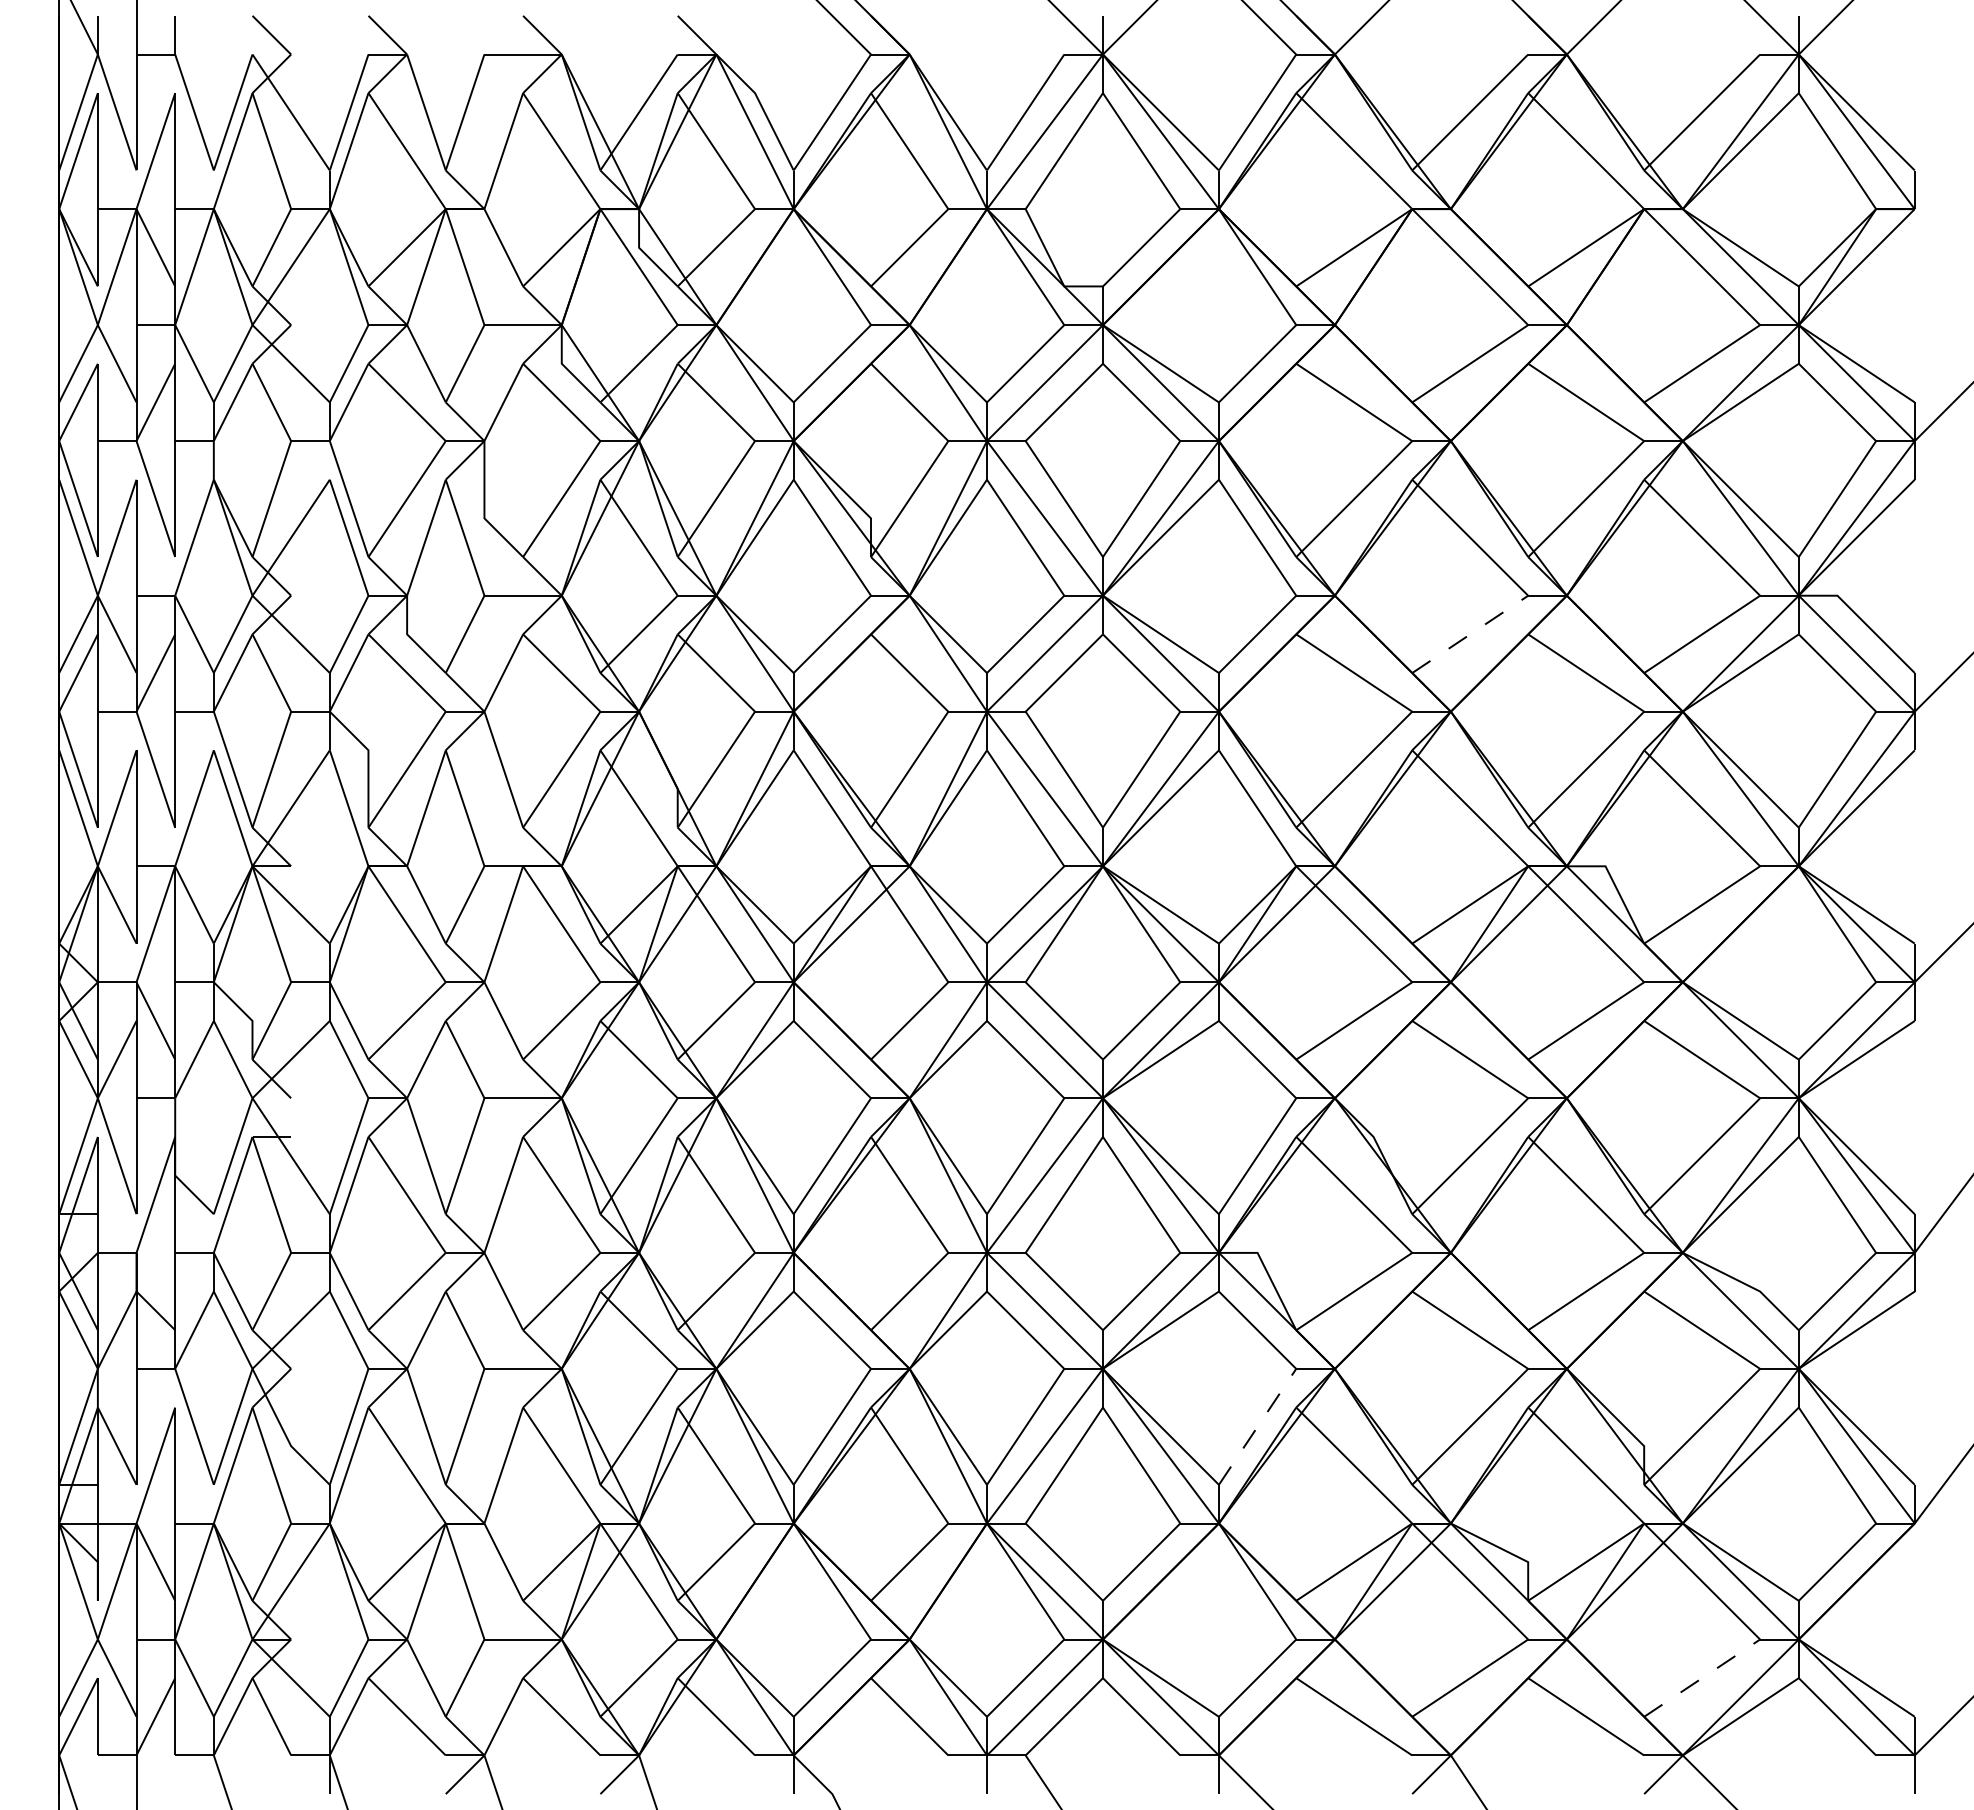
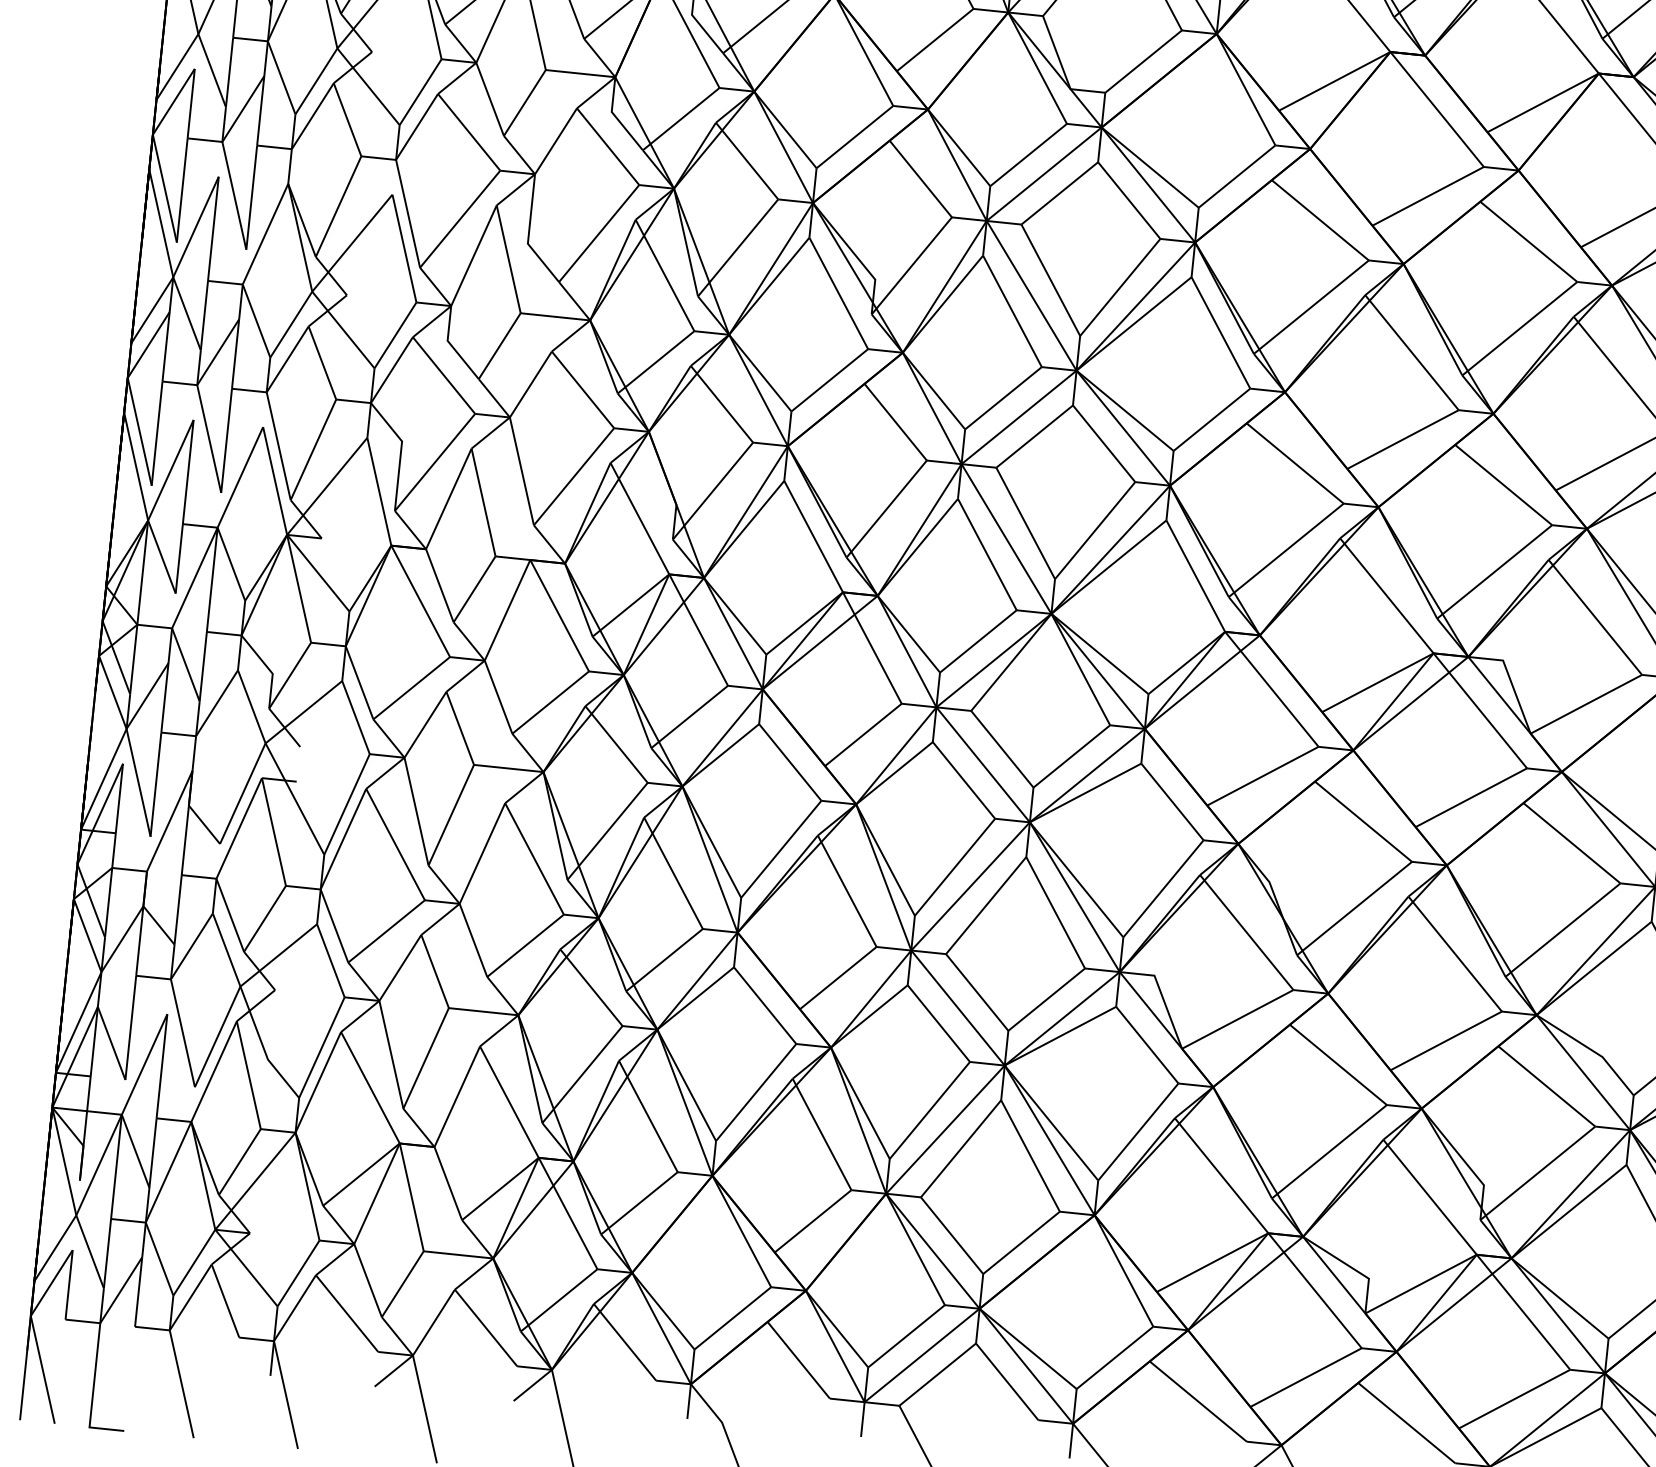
line: (1470, 634) -> (1403, 439), dashed -> solid
line: (1257, 1426) -> (1138, 1131), dashed -> solid
line: (1702, 1678) -> (1514, 1399), dashed -> solid

